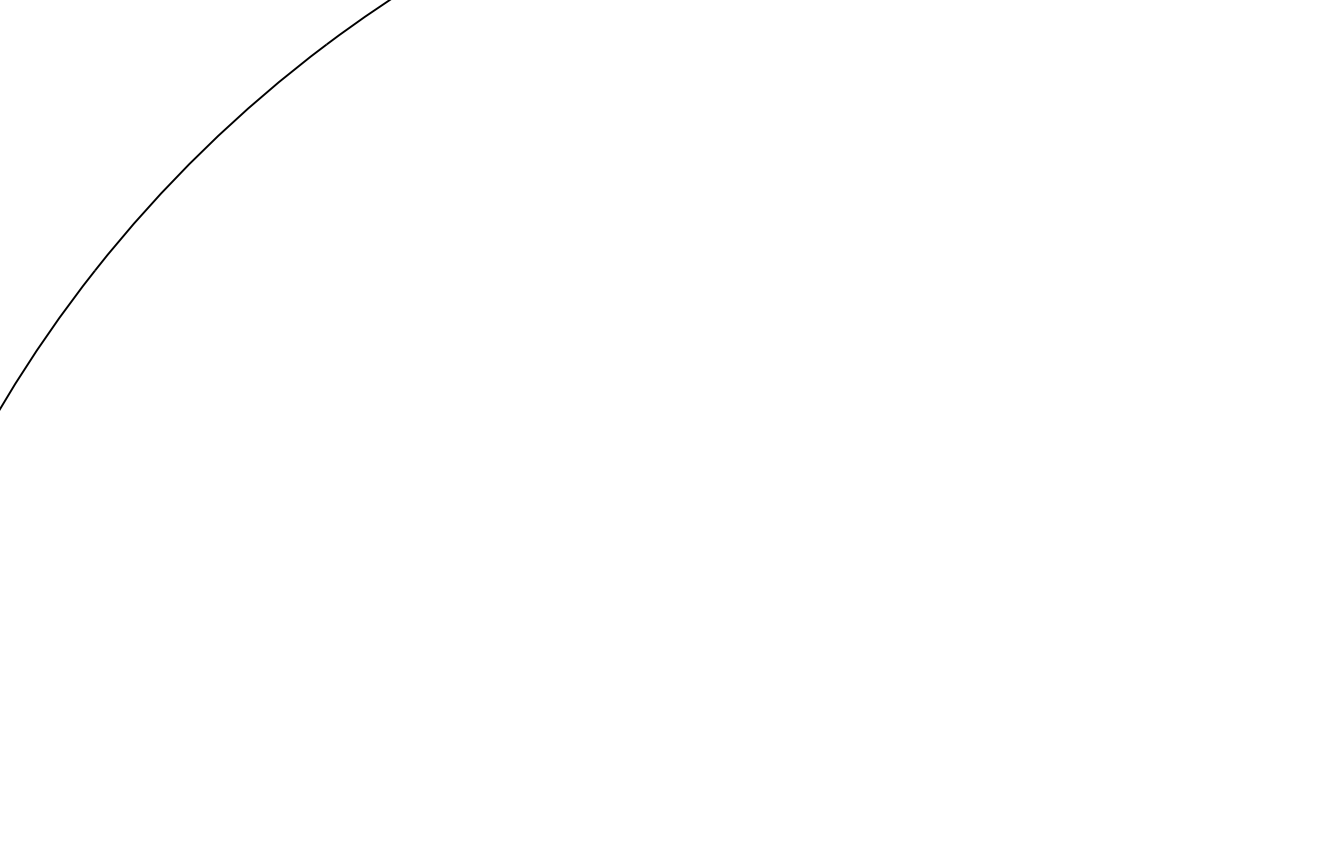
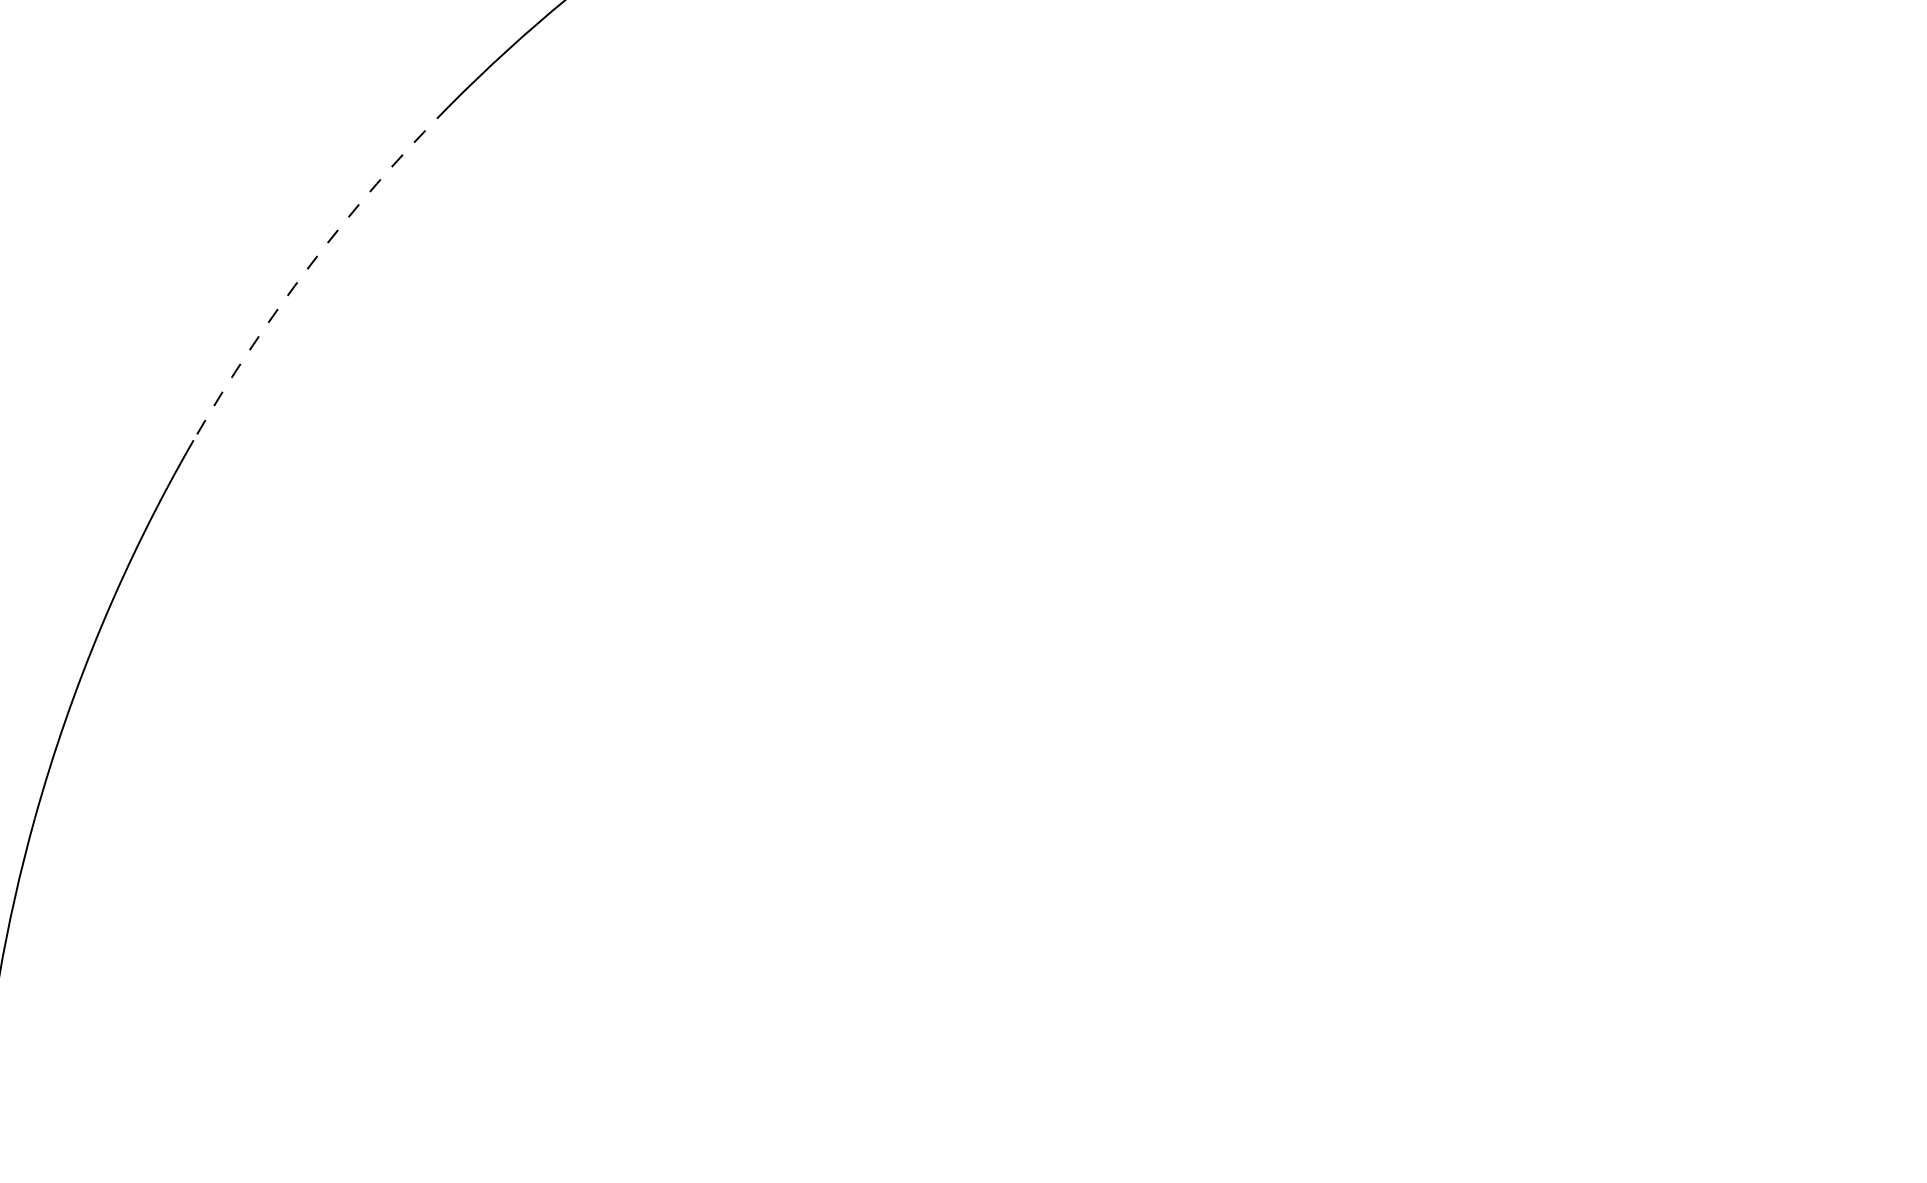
arc: (203, 150) -> (310, 265), solid -> dashed

